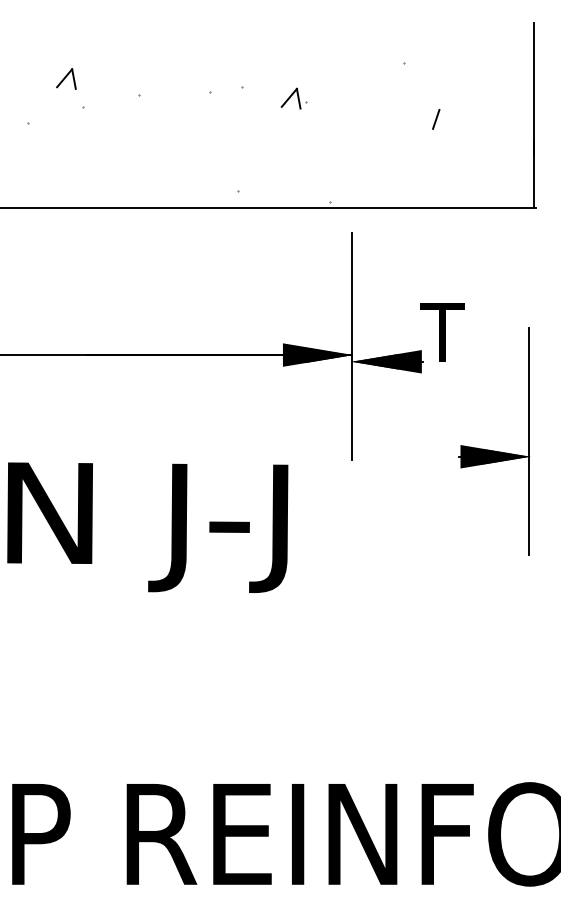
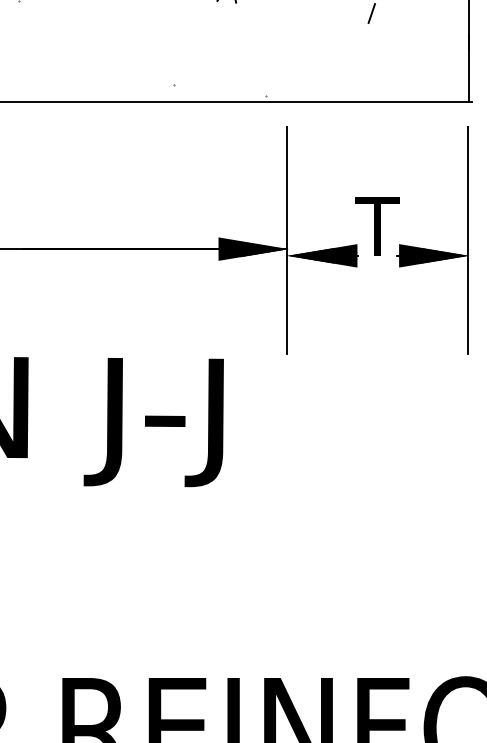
part: (494, 450) -> (433, 249), moved

